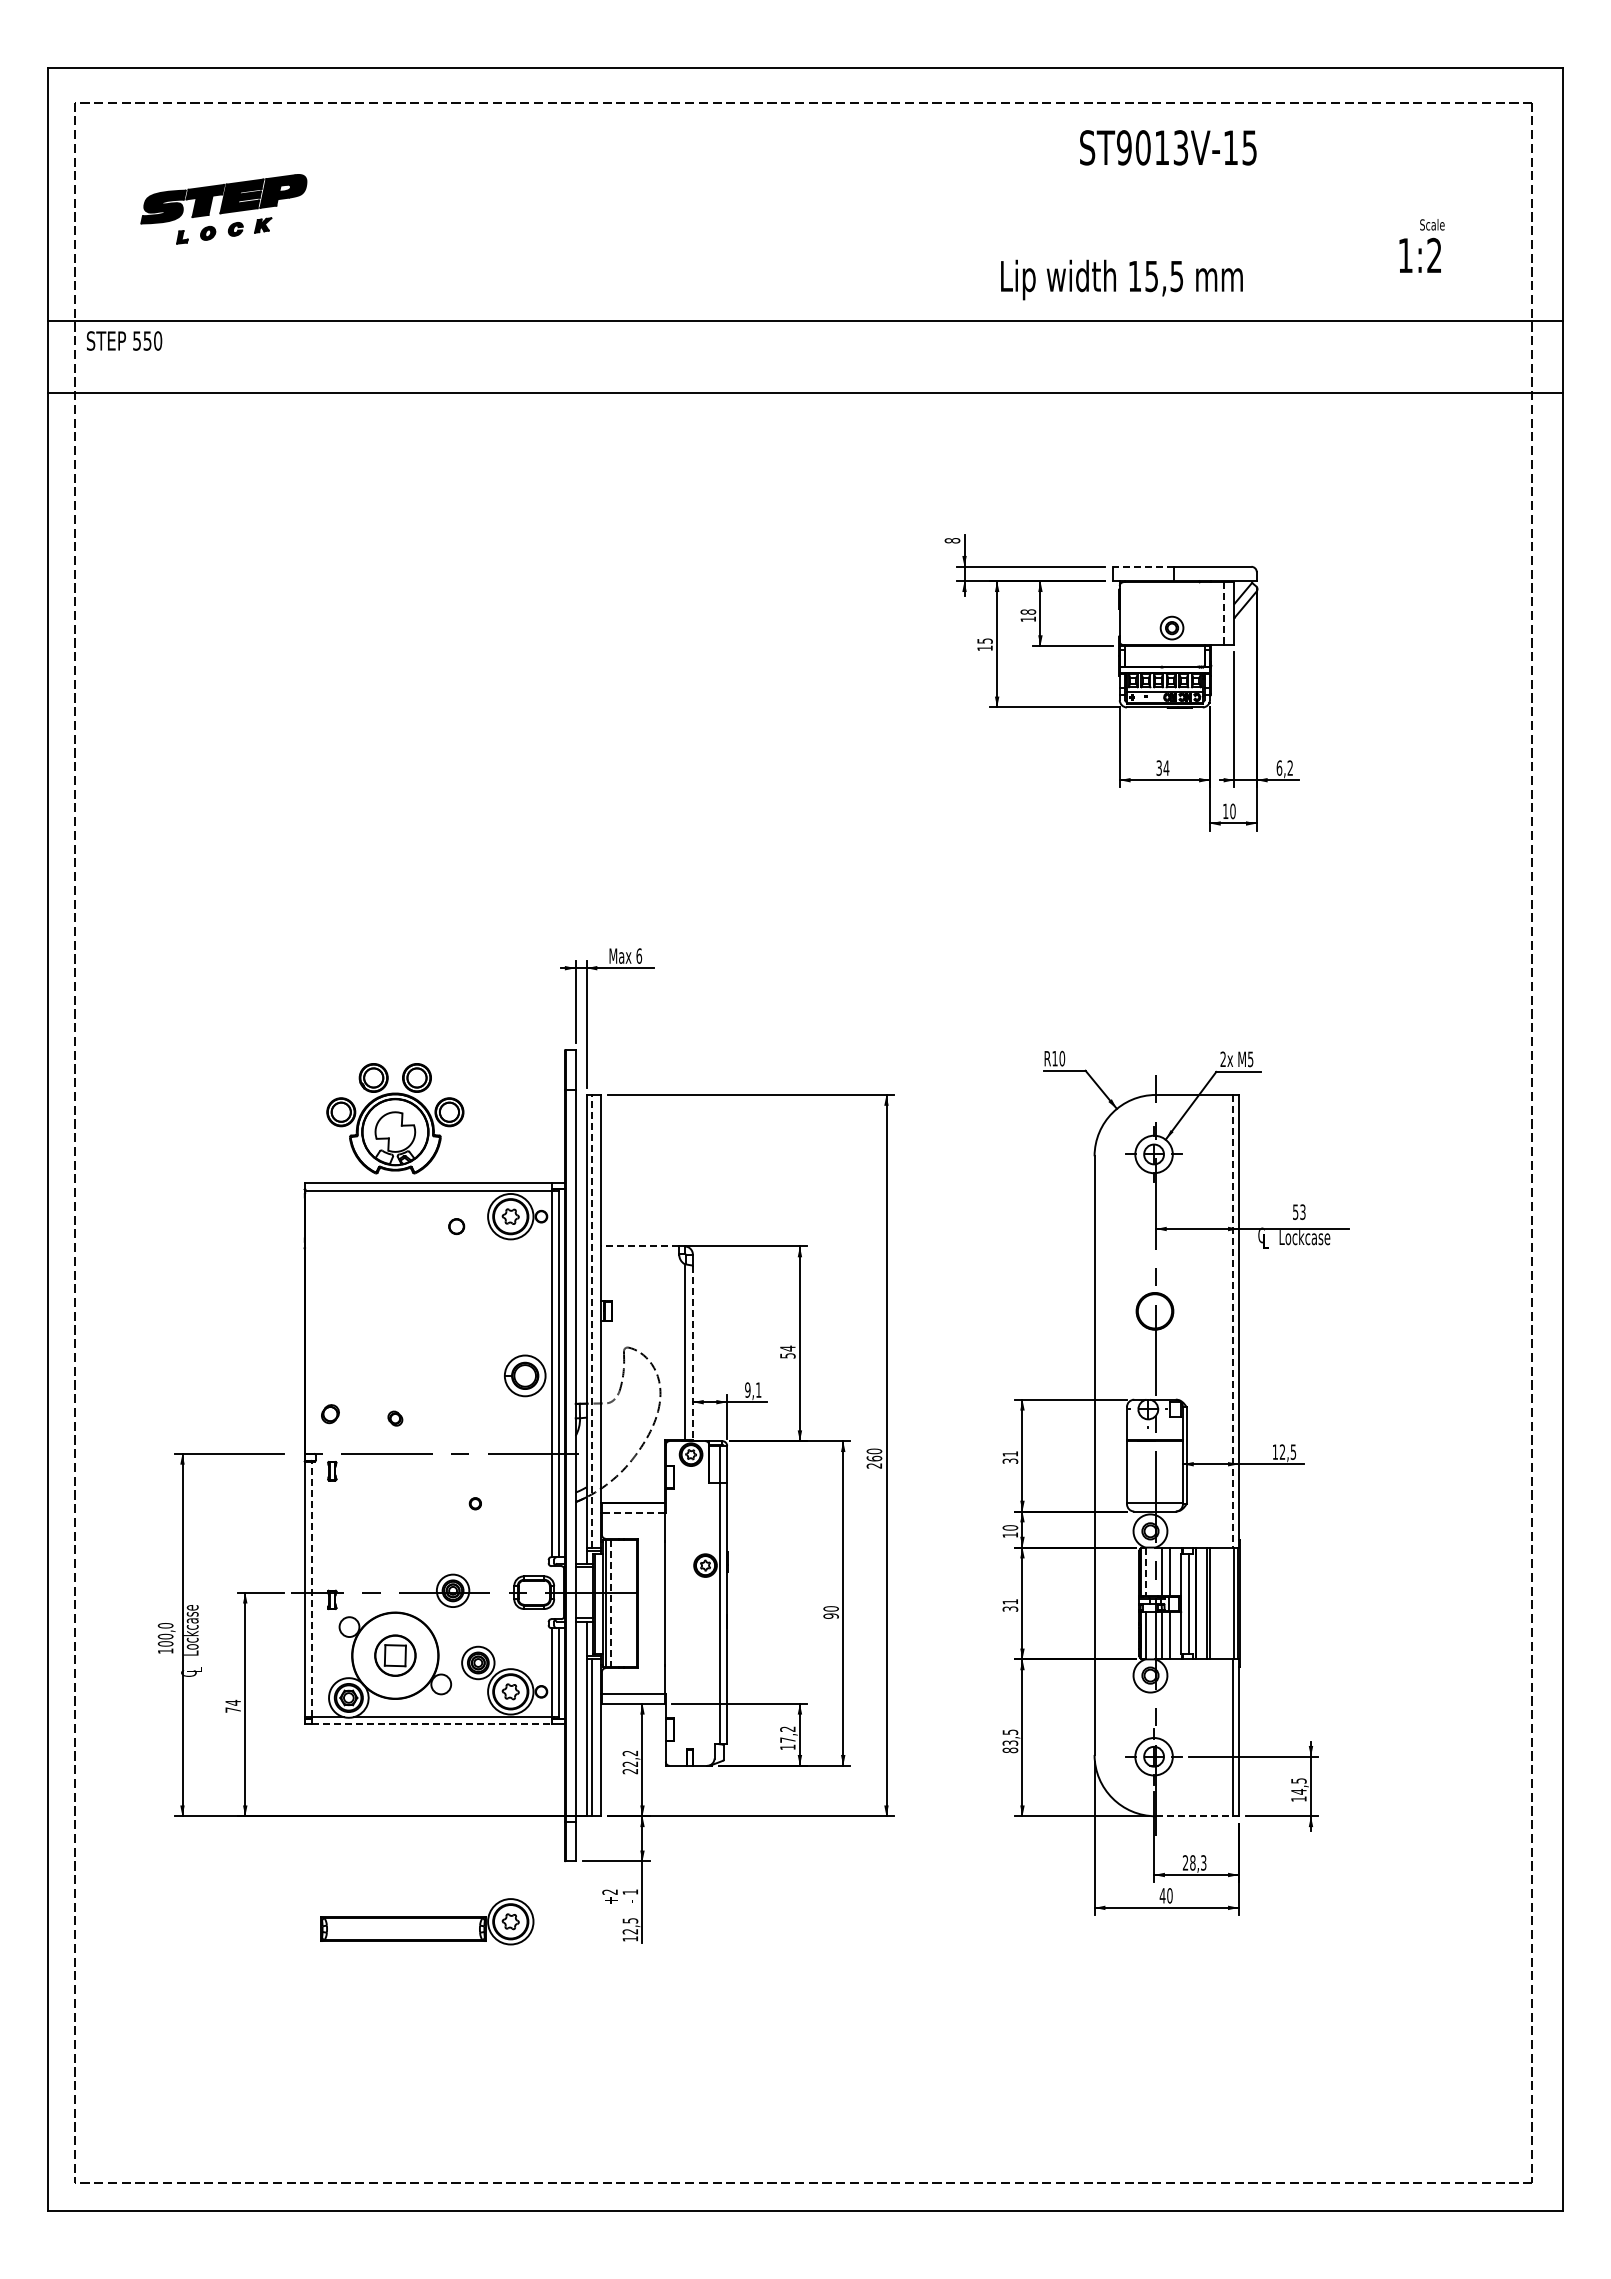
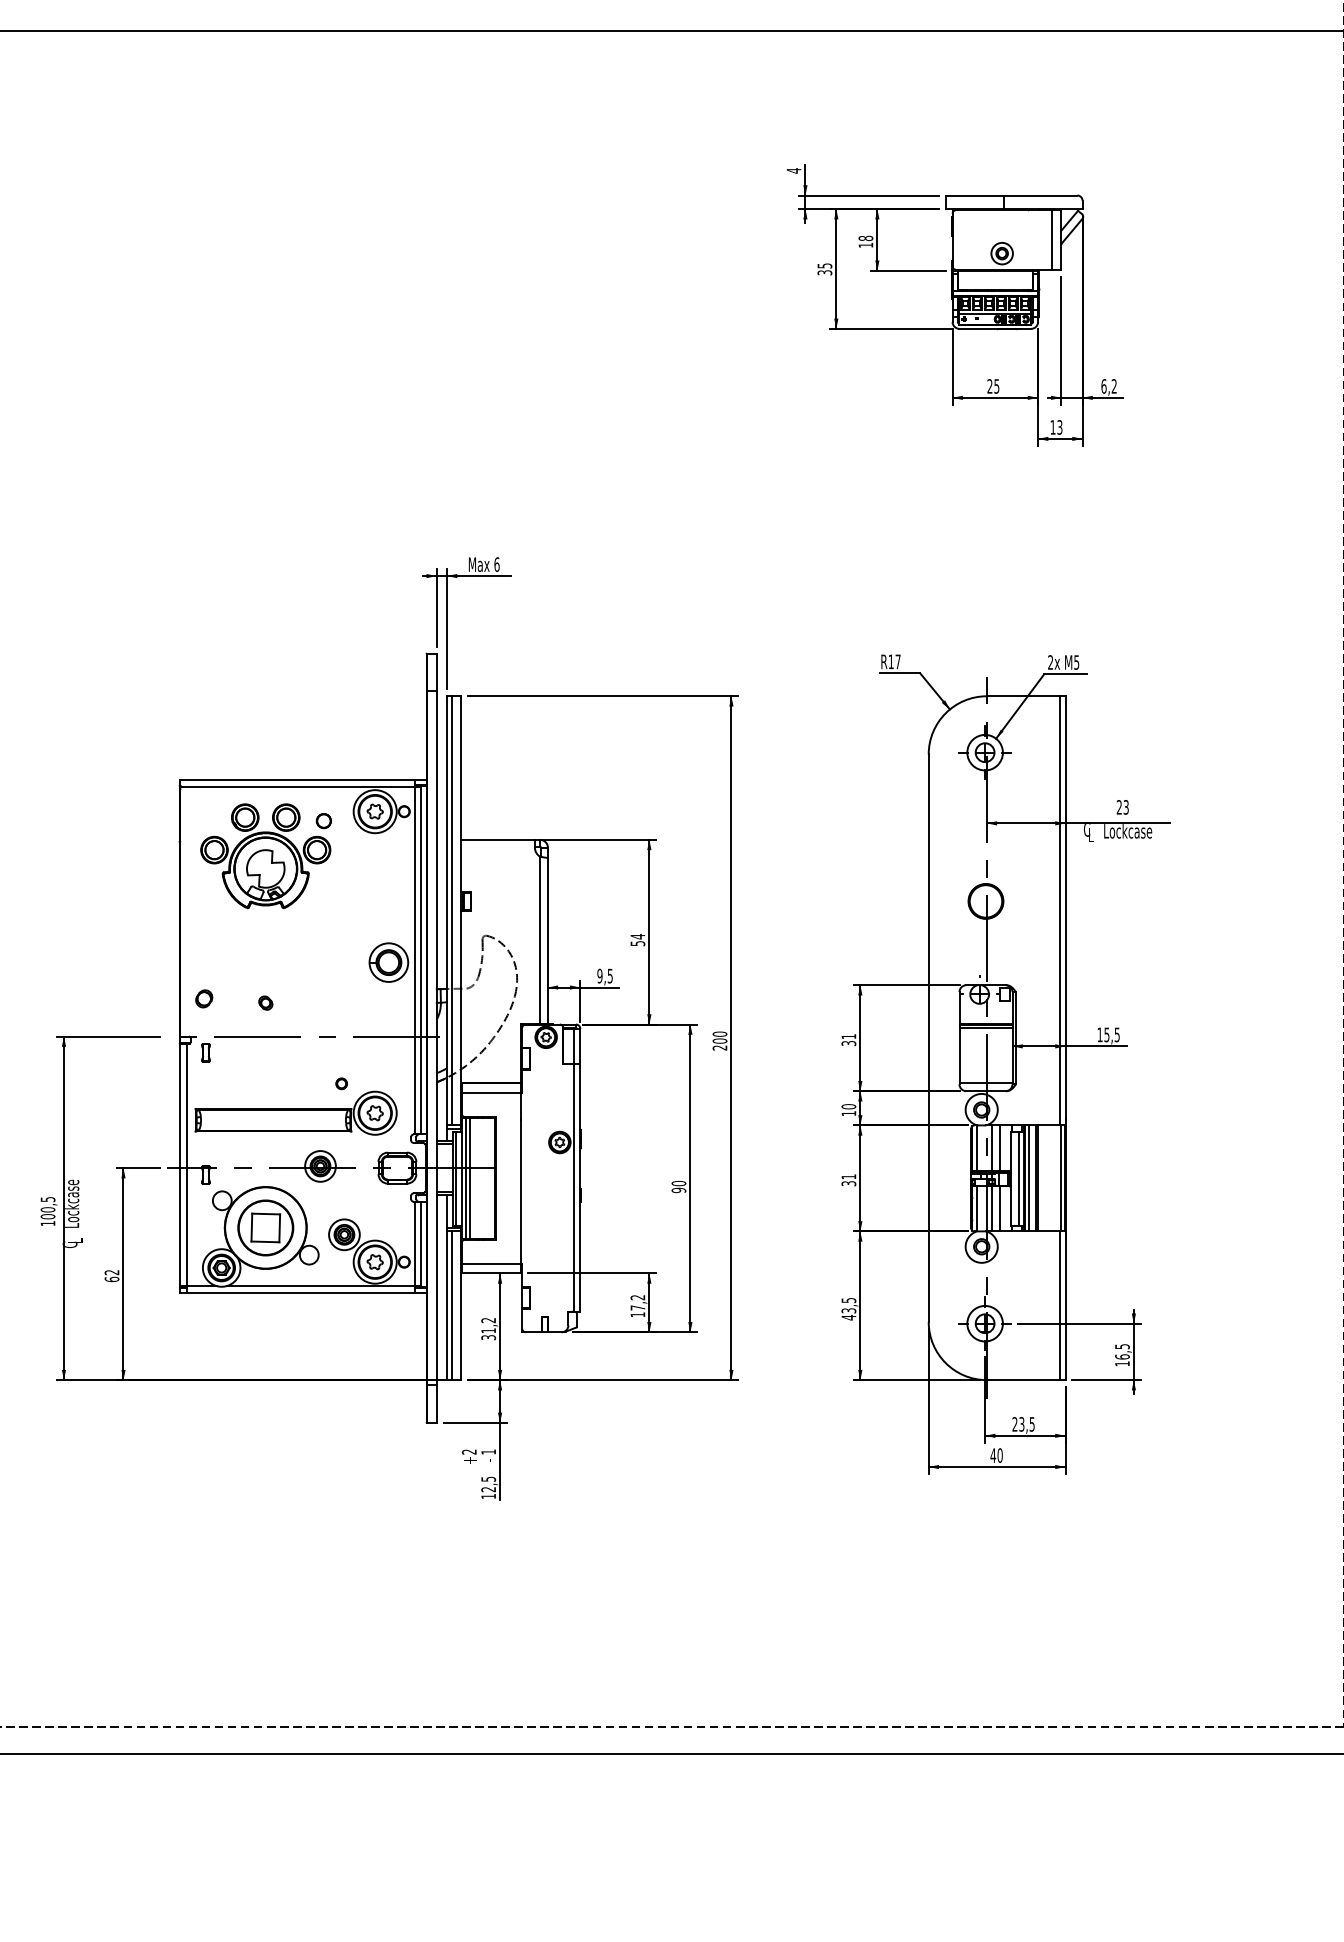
text: (952, 540) -> (794, 170), 8 -> 4
line: (1143, 566) -> (975, 195), dashed -> solid
line: (1224, 614) -> (1051, 240), dashed -> solid
text: (984, 648) -> (824, 272), 15 -> 35
text: (1162, 767) -> (993, 385), 34 -> 25
text: (1232, 811) -> (1059, 427), 10 -> 13
text: (1062, 1058) -> (898, 661), R10 -> R17
part: (395, 1118) -> (265, 856), moved
text: (1295, 1211) -> (1119, 806), 53 -> 23
line: (639, 1246) -> (497, 839), dashed -> solid
line: (591, 1320) -> (451, 910), dashed -> solid
line: (1233, 1321) -> (1060, 911), dashed -> solid
line: (692, 1353) -> (547, 941), dashed -> solid
text: (758, 1389) -> (610, 975), 9,1 -> 9,5
line: (1154, 1444) -> (985, 1027), added
text: (1282, 1451) -> (1106, 1034), 12,5 -> 15,5
text: (873, 1458) -> (719, 1040), 260 -> 200
line: (632, 1513) -> (490, 1093), dashed -> solid
line: (1145, 1572) -> (976, 1149), dashed -> solid
line: (312, 1589) -> (187, 1165), dashed -> solid
line: (611, 1603) -> (470, 1178), dashed -> solid
line: (1200, 1603) -> (1029, 1178), added
text: (165, 1625) -> (47, 1199), 100,0 -> 100,5
part: (395, 1655) -> (265, 1227), size x1.43
text: (232, 1705) -> (111, 1275), 74 -> 62
line: (432, 1724) -> (300, 1293), dashed -> solid
text: (1010, 1750) -> (849, 1317), 83,5 -> 43,5
text: (630, 1767) -> (488, 1333), 22,2 -> 31,2
text: (1298, 1791) -> (1122, 1356), 14,5 -> 16,5
line: (1194, 1816) -> (1023, 1380), dashed -> solid
text: (1198, 1862) -> (1027, 1423), 28,3 -> 23,5
part: (427, 1921) -> (296, 1112), moved

